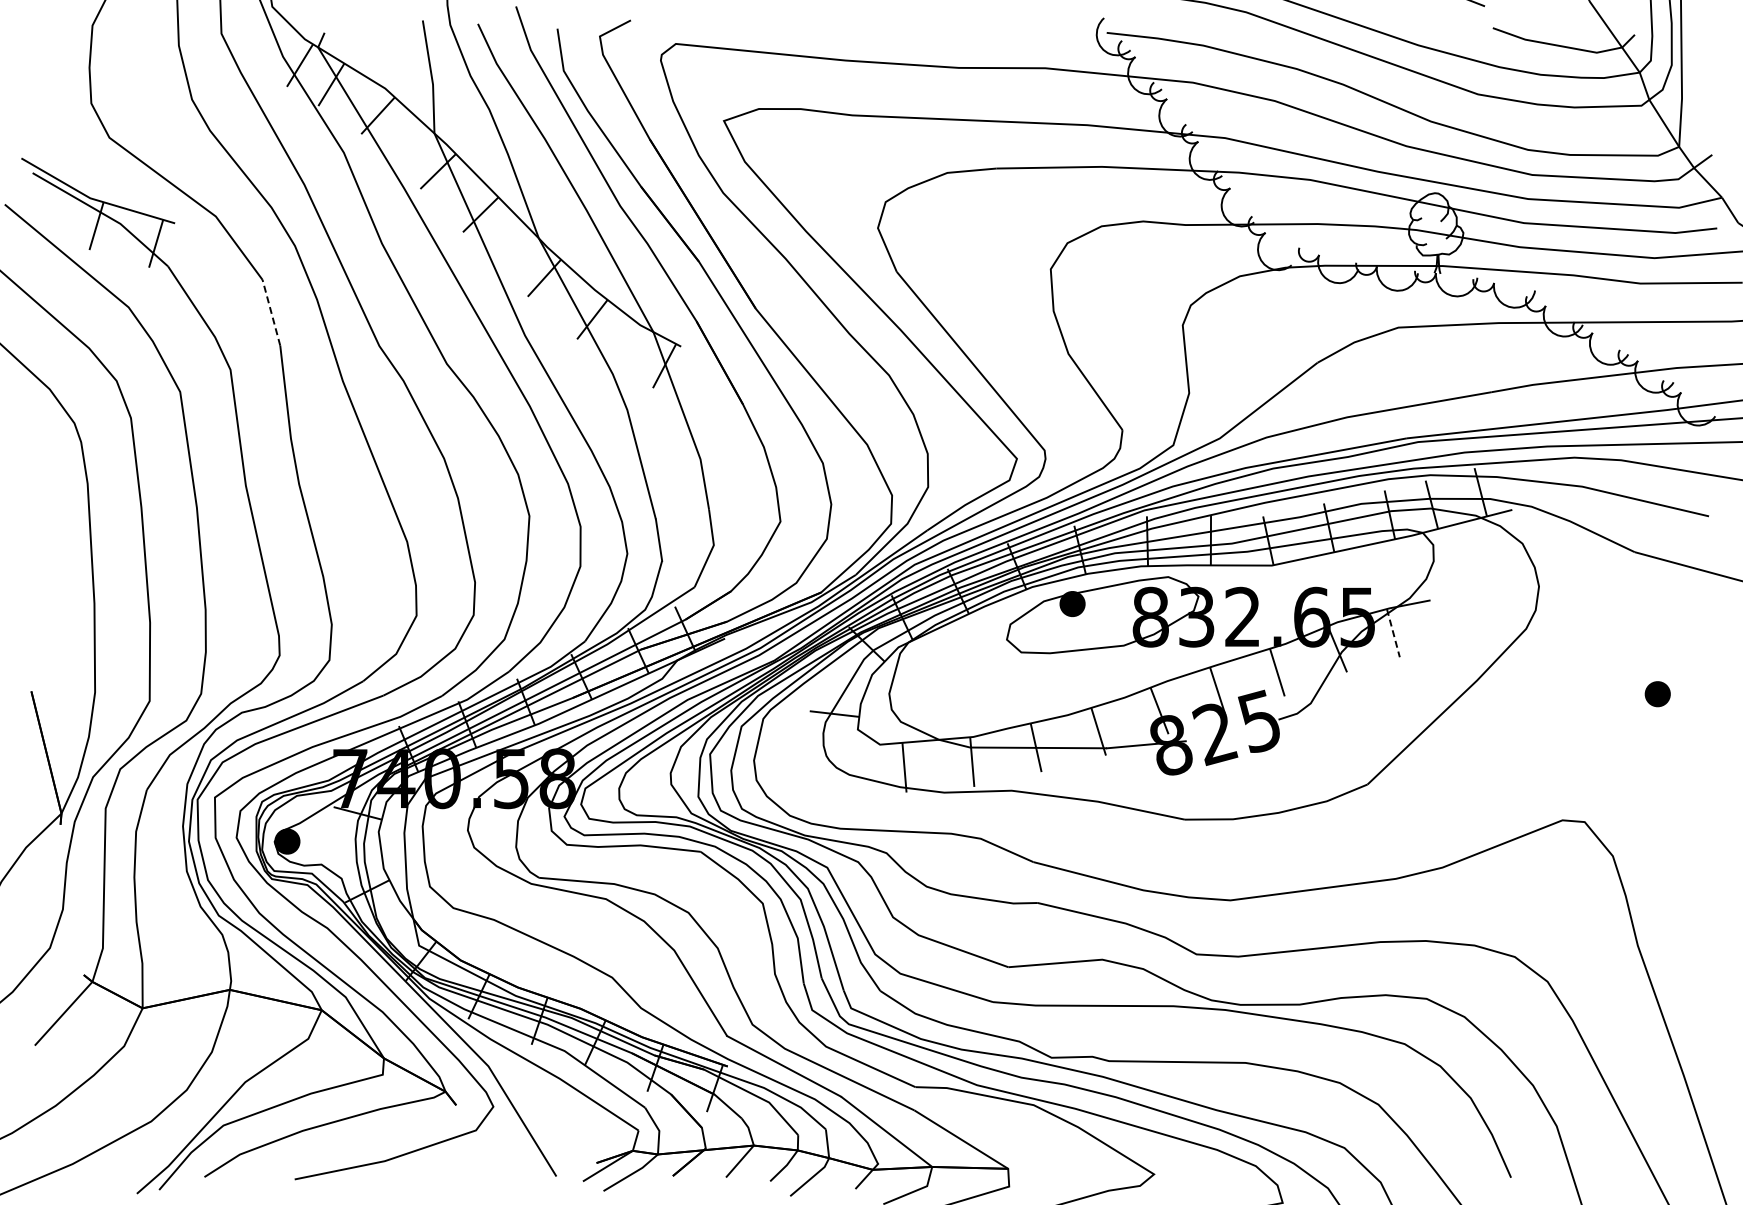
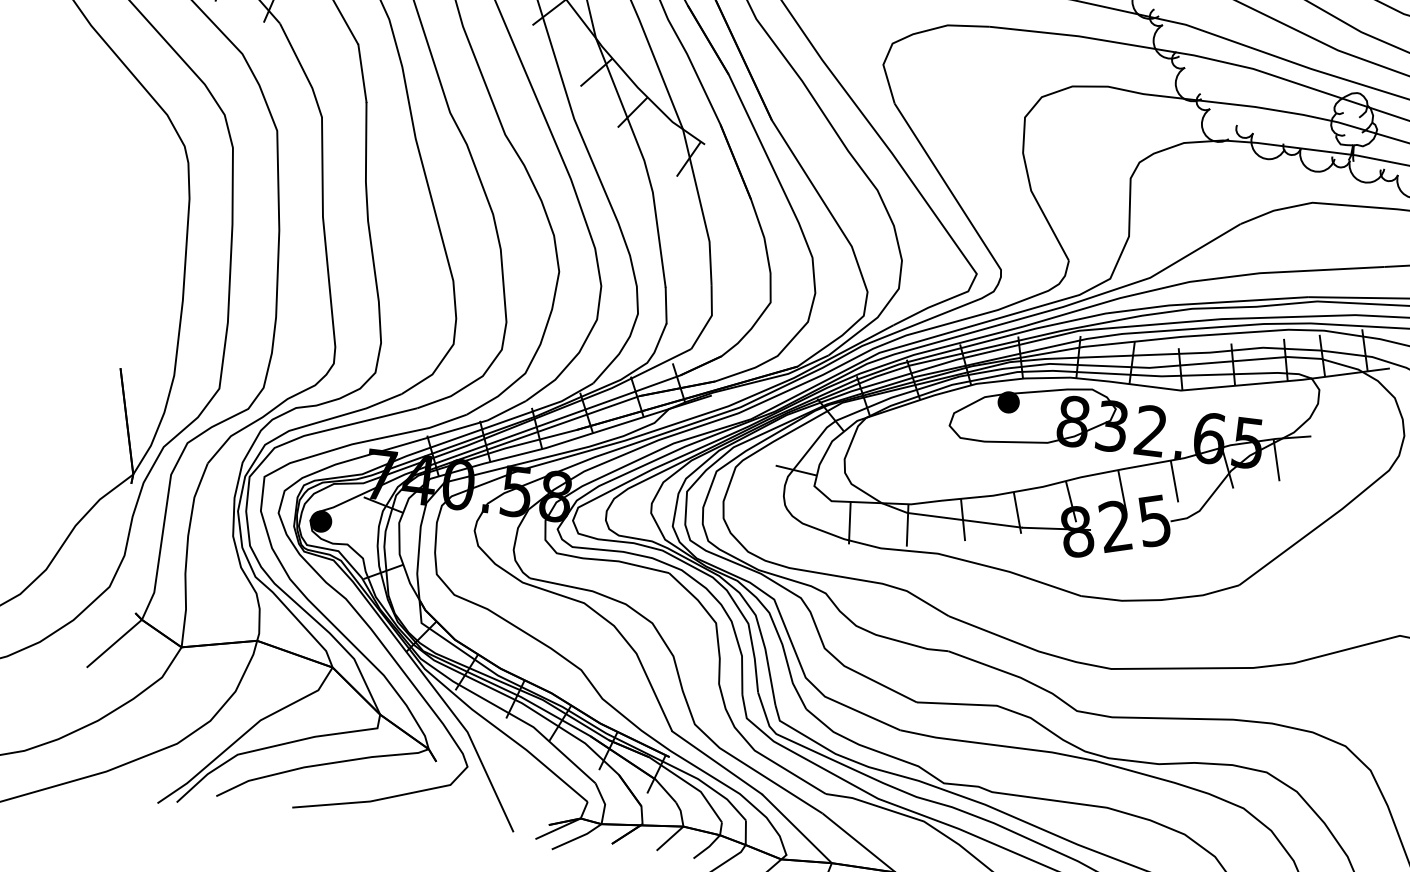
line: (271, 312) -> (362, 73), dashed -> solid
line: (1393, 633) -> (1276, 460), dashed -> solid

